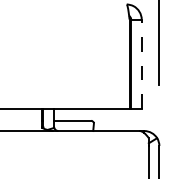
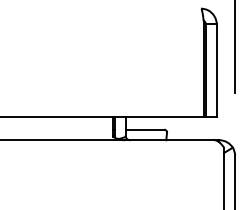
line: (141, 63) -> (216, 70), dashed -> solid

